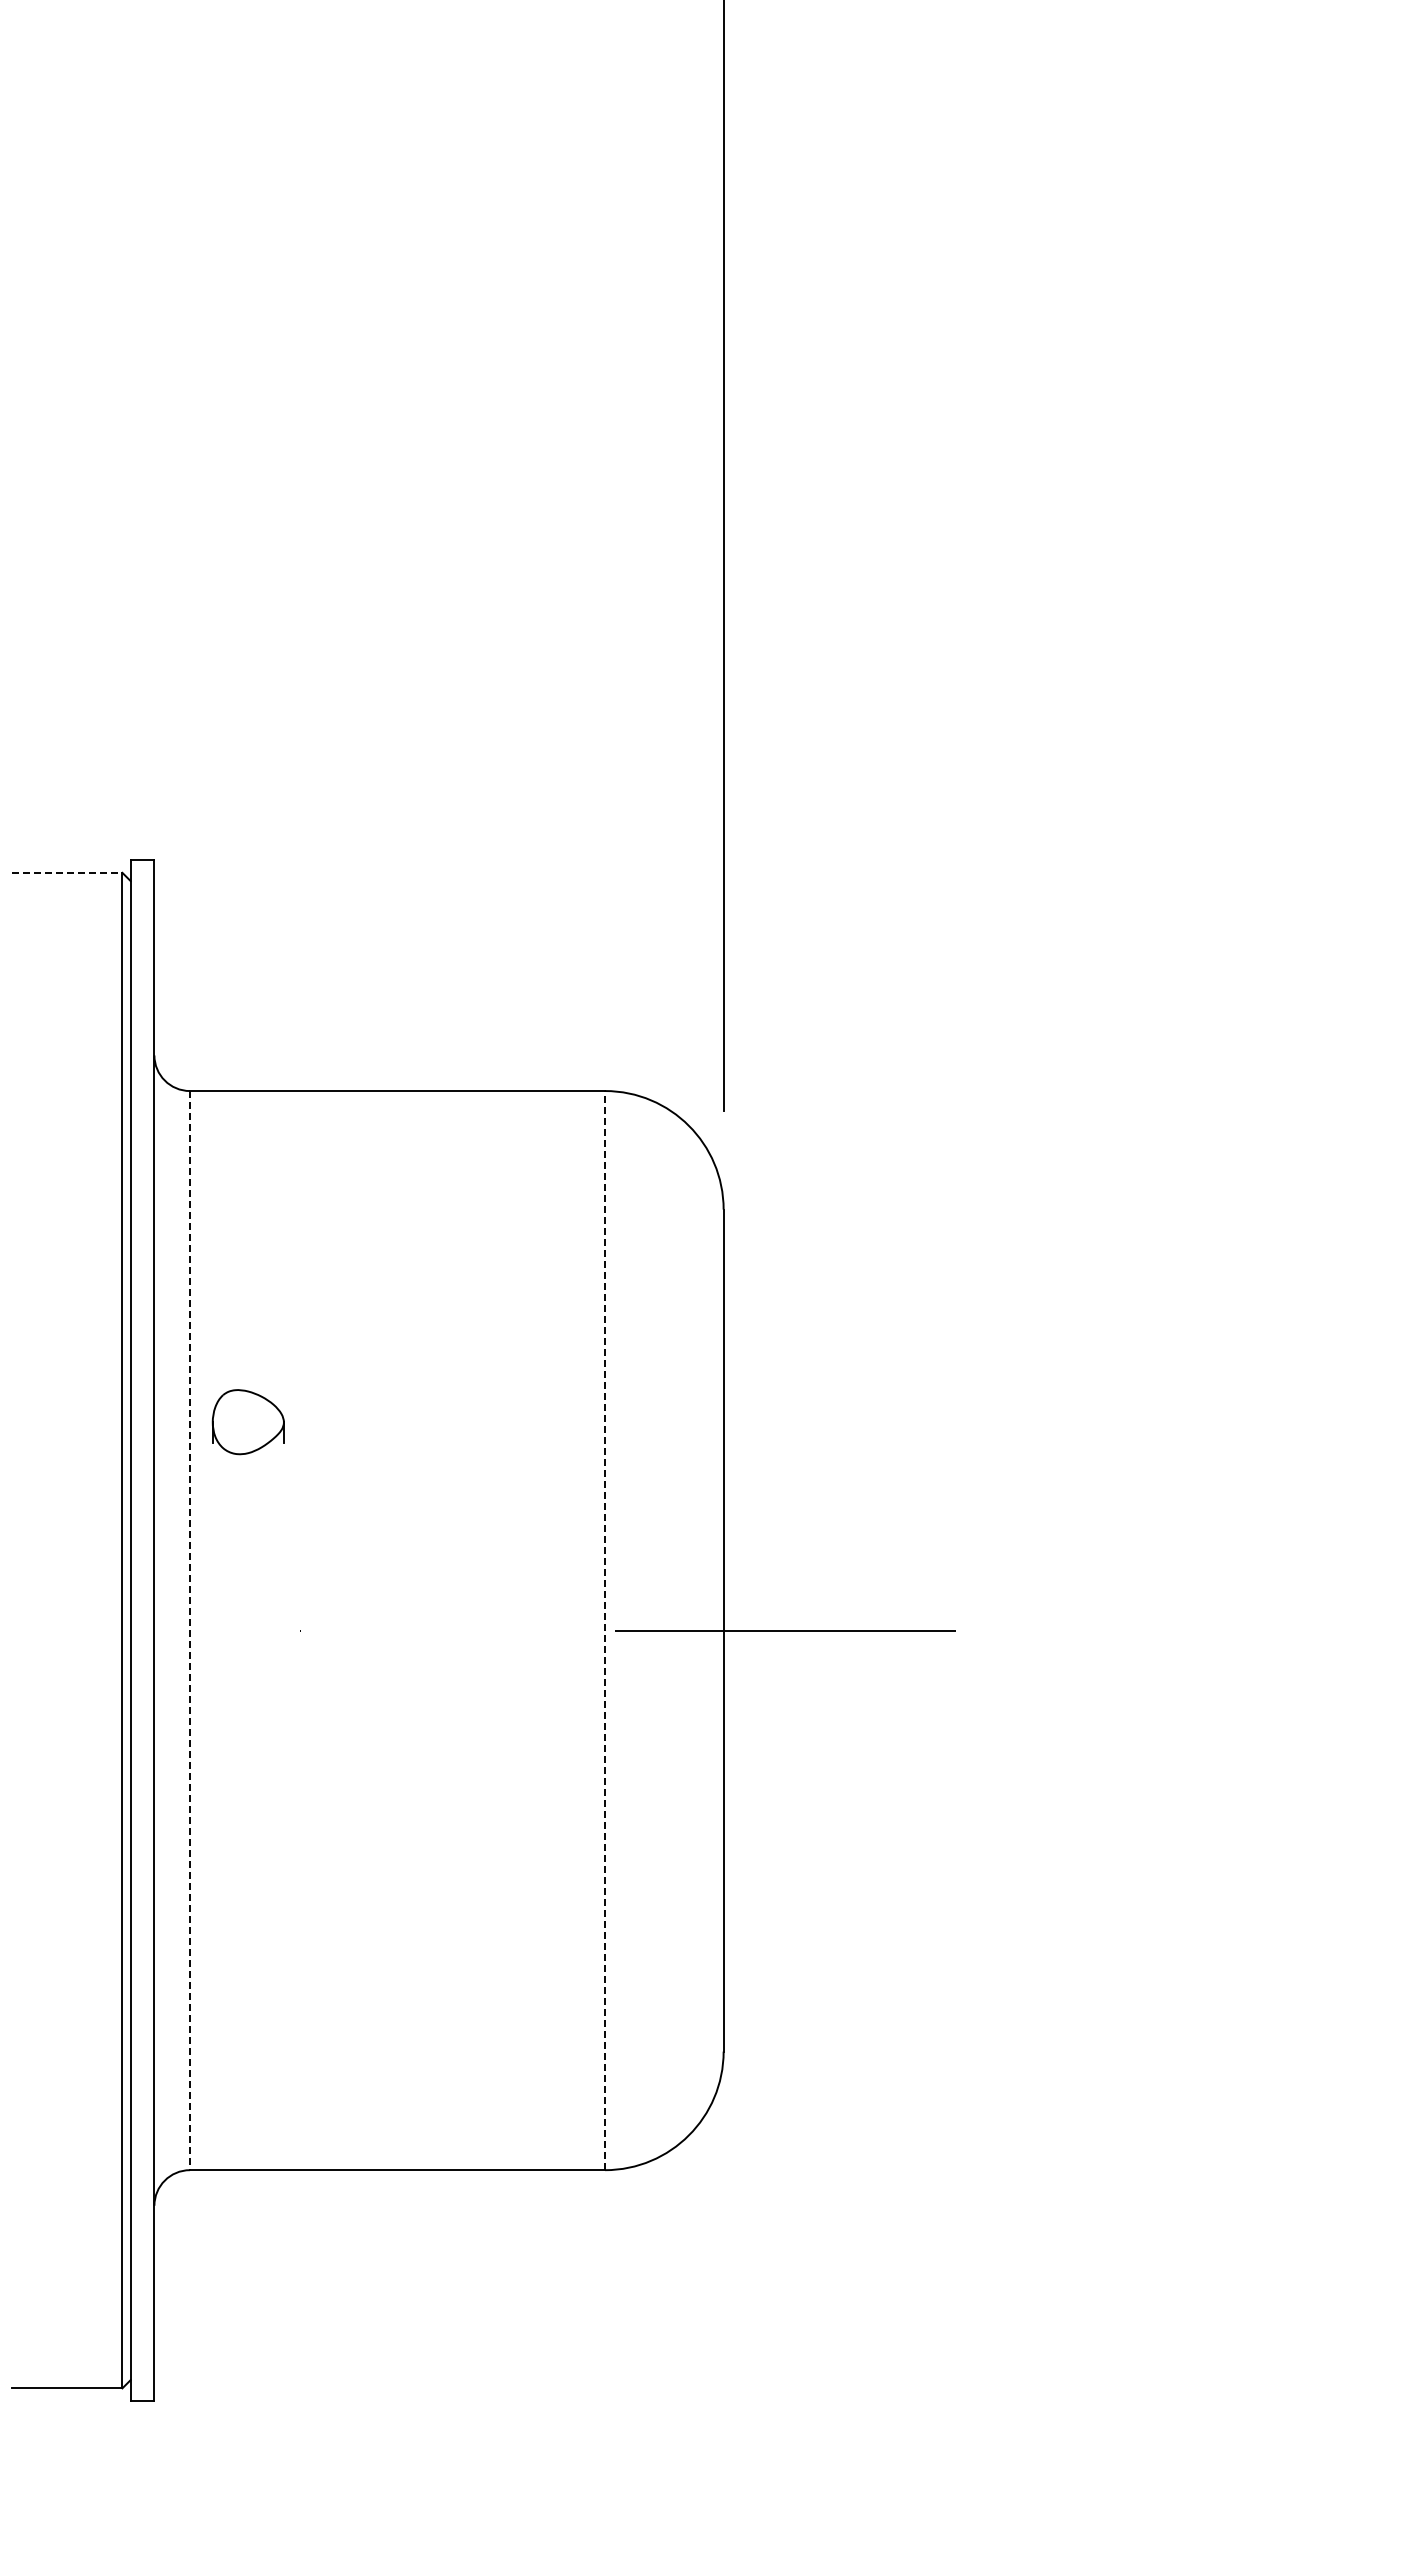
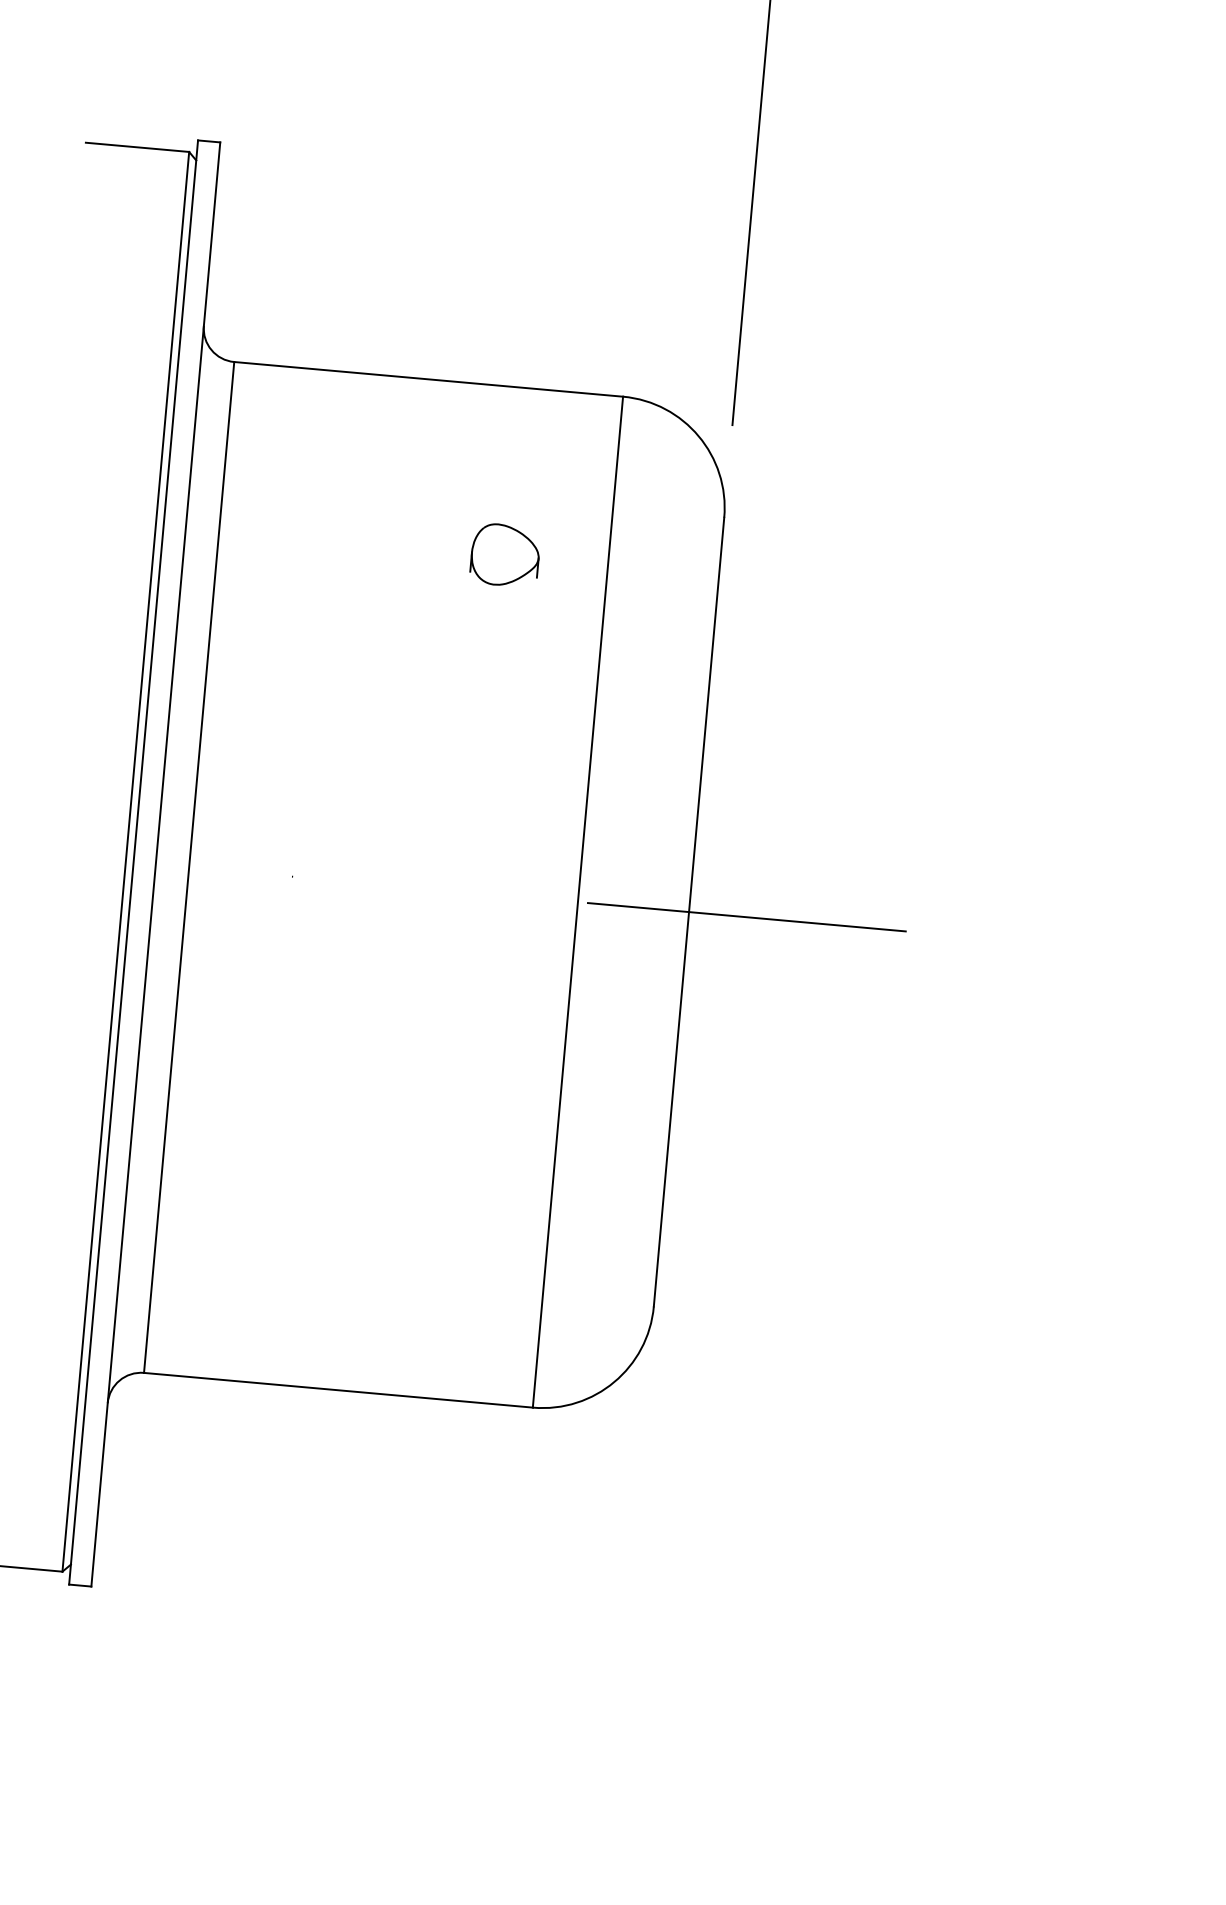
line: (67, 872) -> (137, 147), dashed -> solid
part: (247, 1422) -> (504, 555), moved
line: (190, 1630) -> (189, 867), dashed -> solid
line: (605, 1630) -> (578, 902), dashed -> solid

